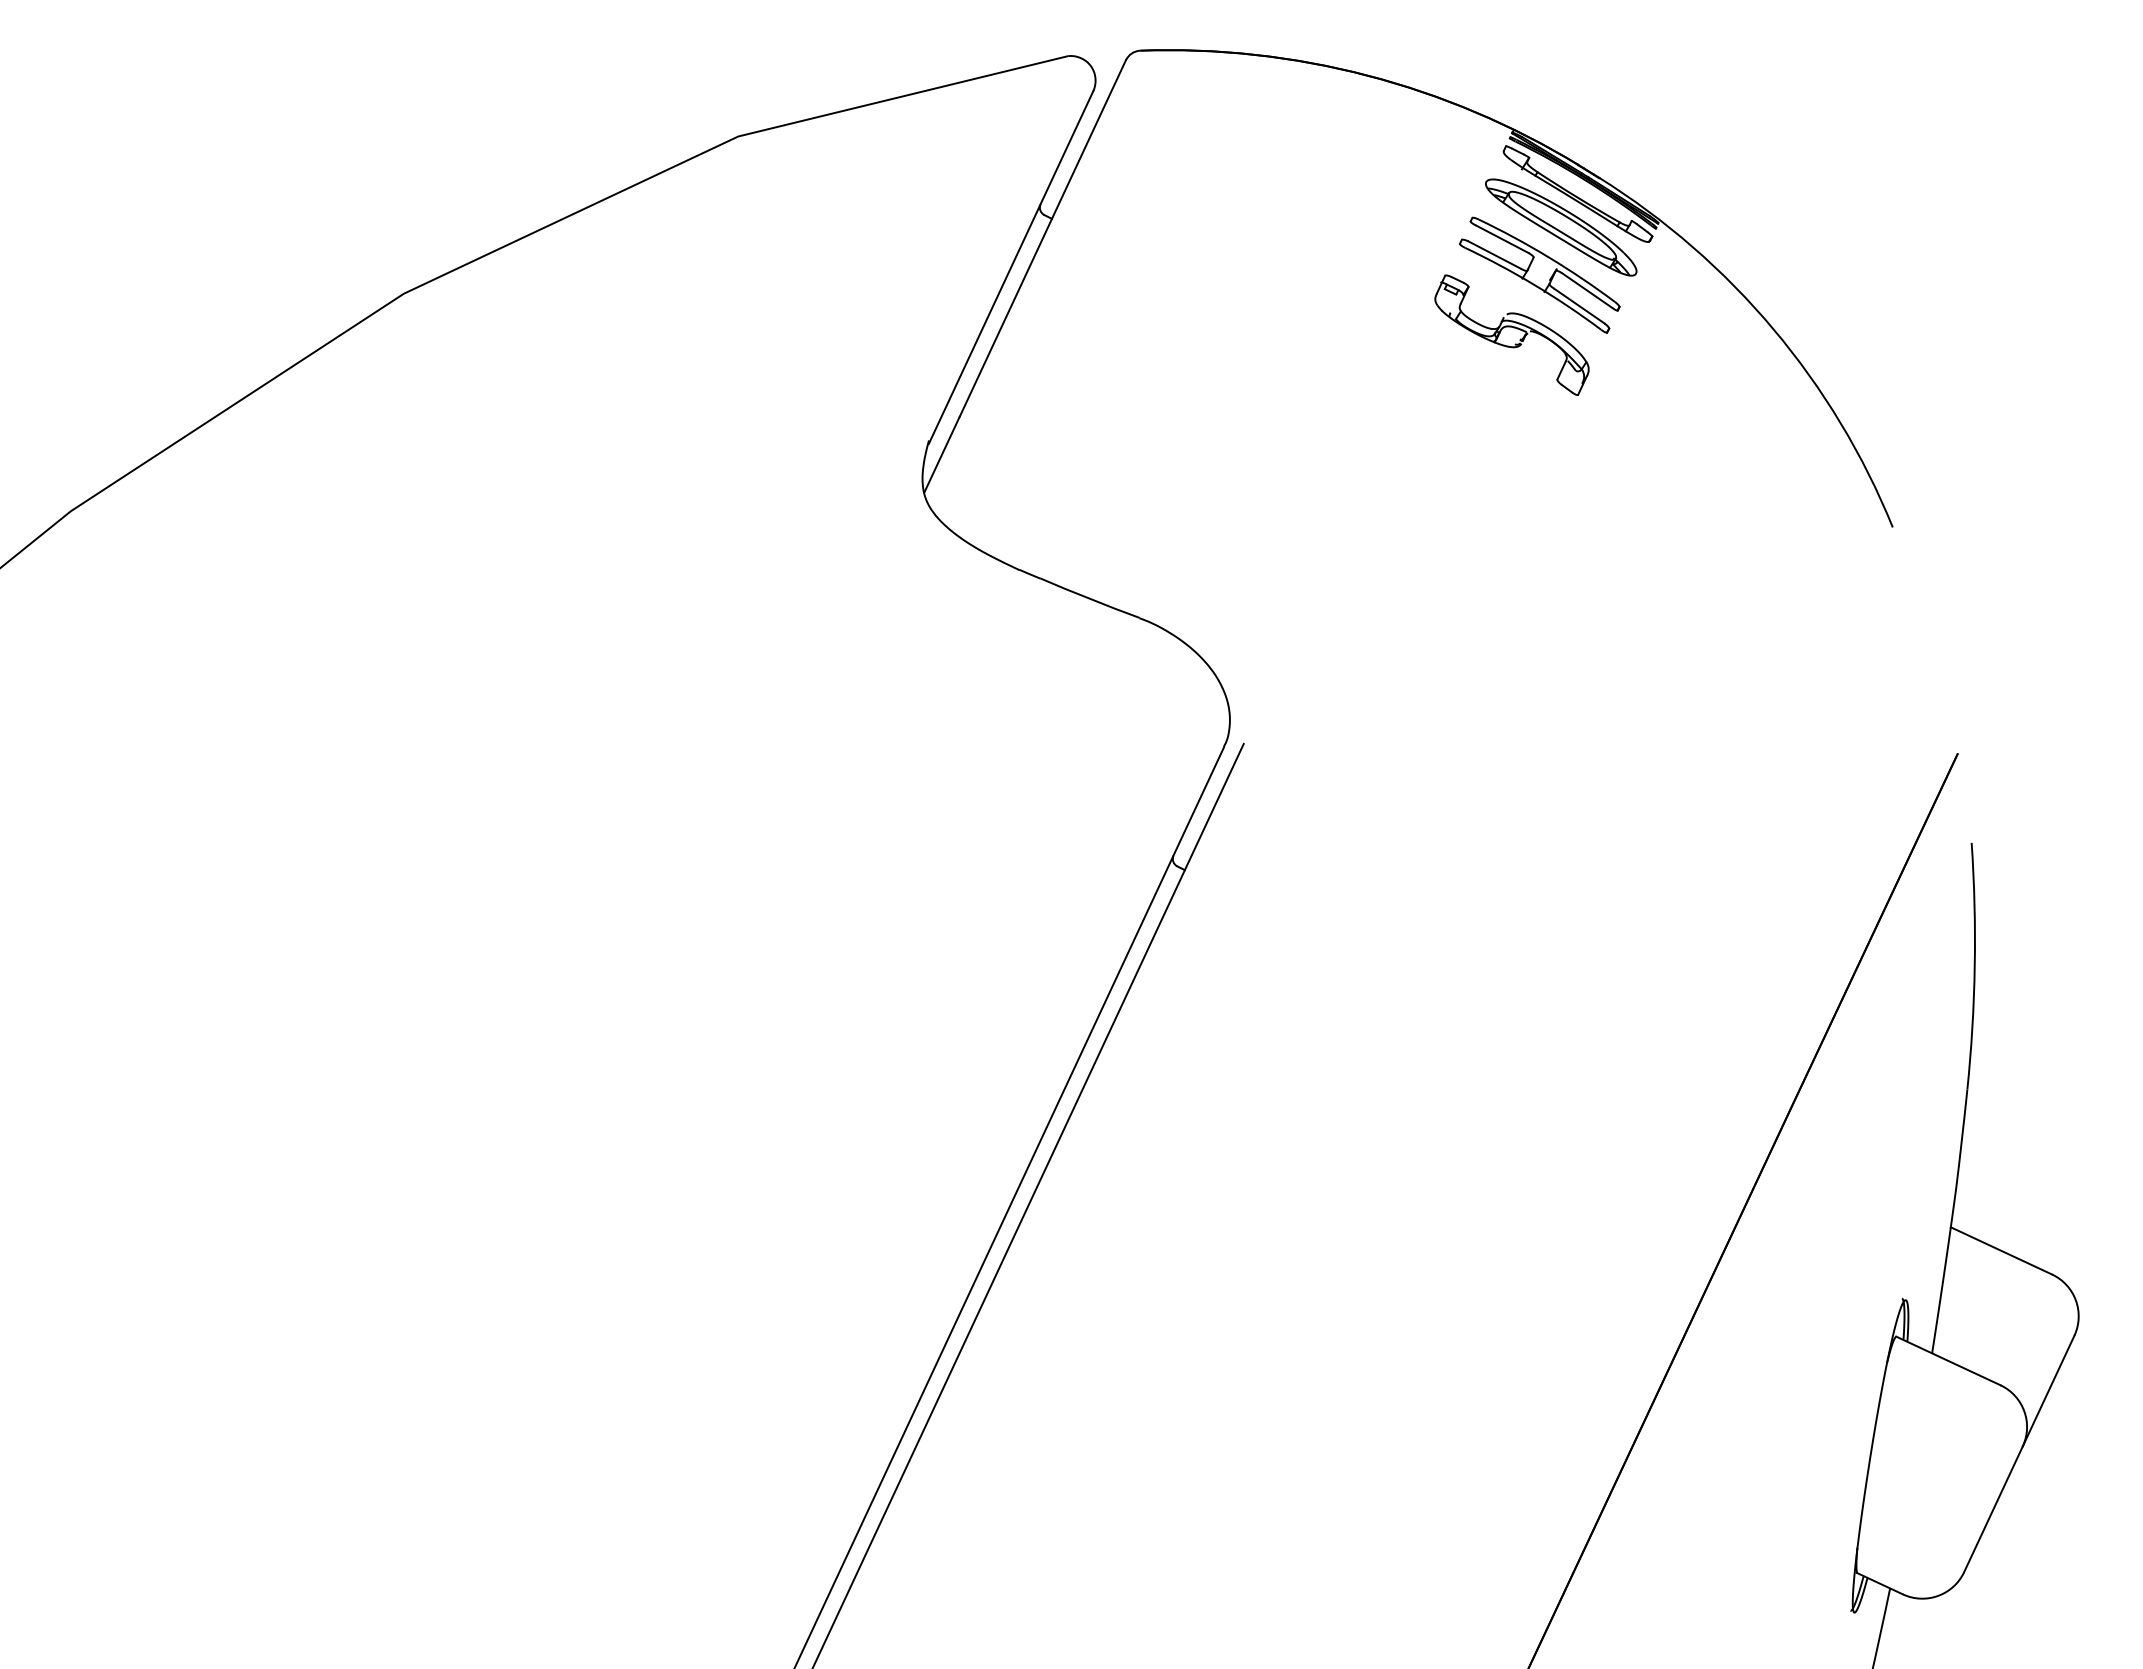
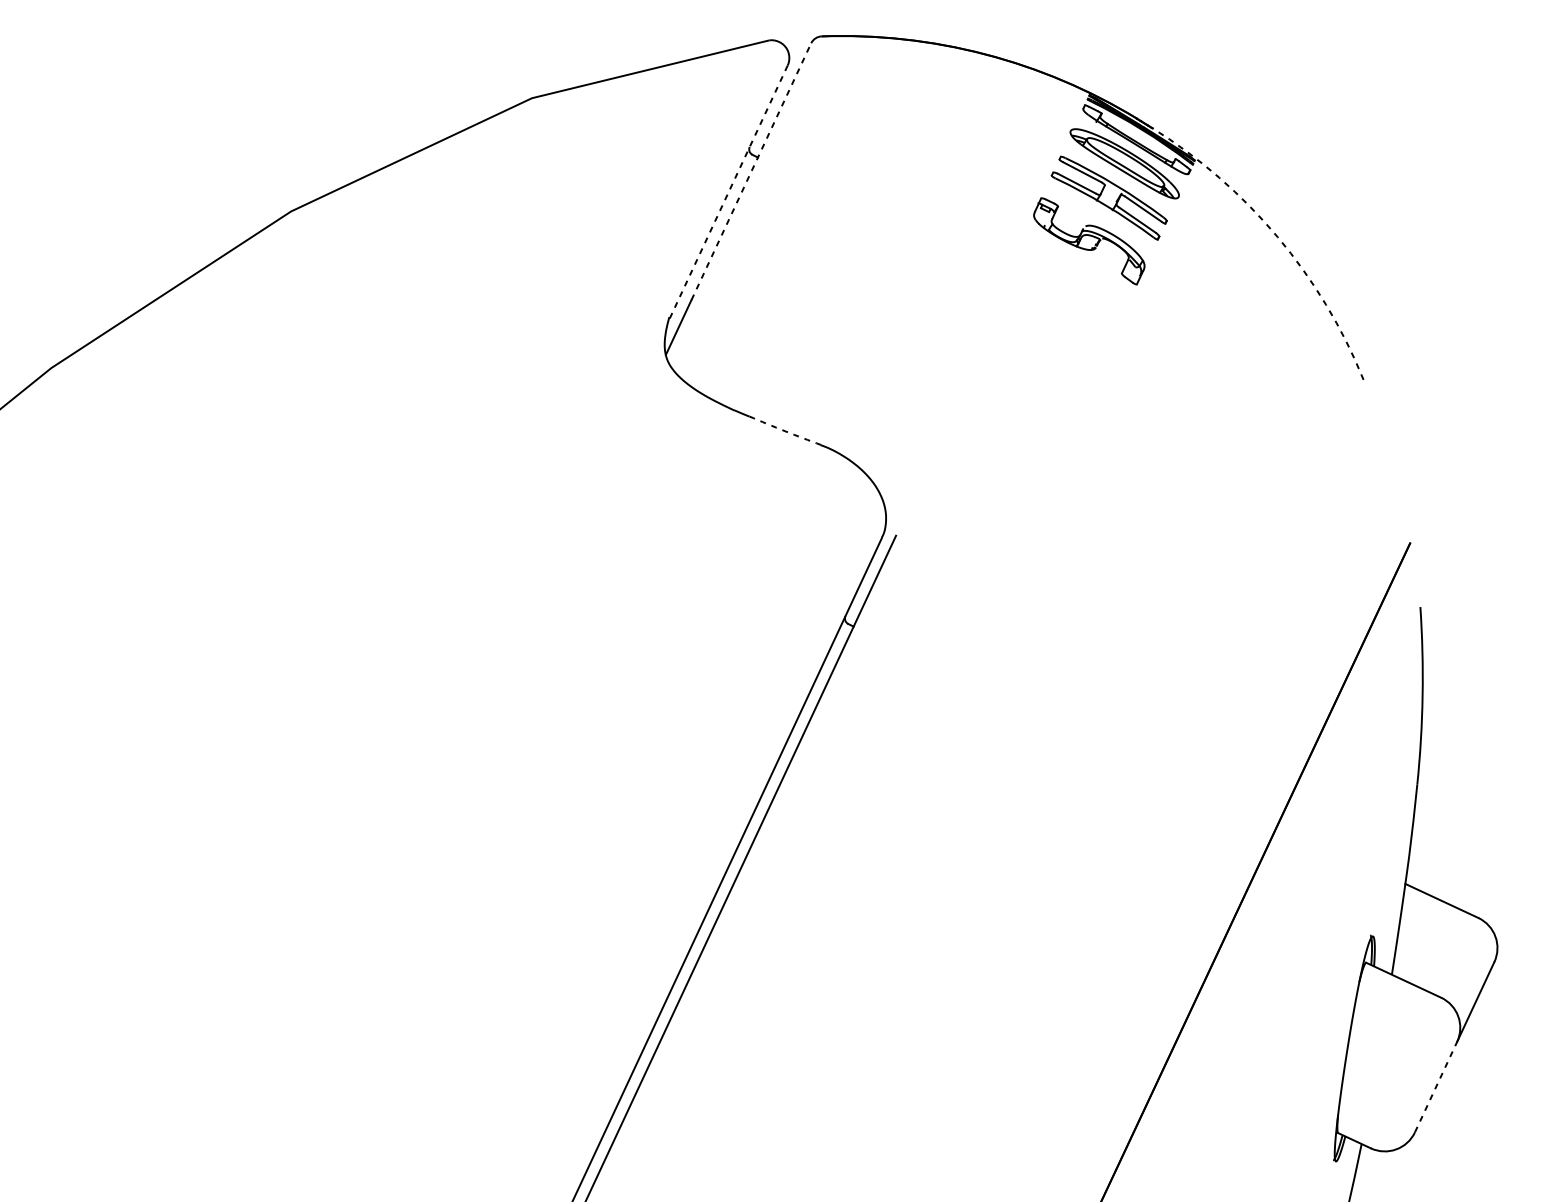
line: (1042, 238) -> (751, 171), solid -> dashed
line: (1011, 267) -> (728, 192), solid -> dashed
arc: (1773, 329) -> (1277, 237), solid -> dashed
arc: (1089, 598) -> (784, 431), solid -> dashed
line: (1993, 1508) -> (1436, 1086), solid -> dashed

